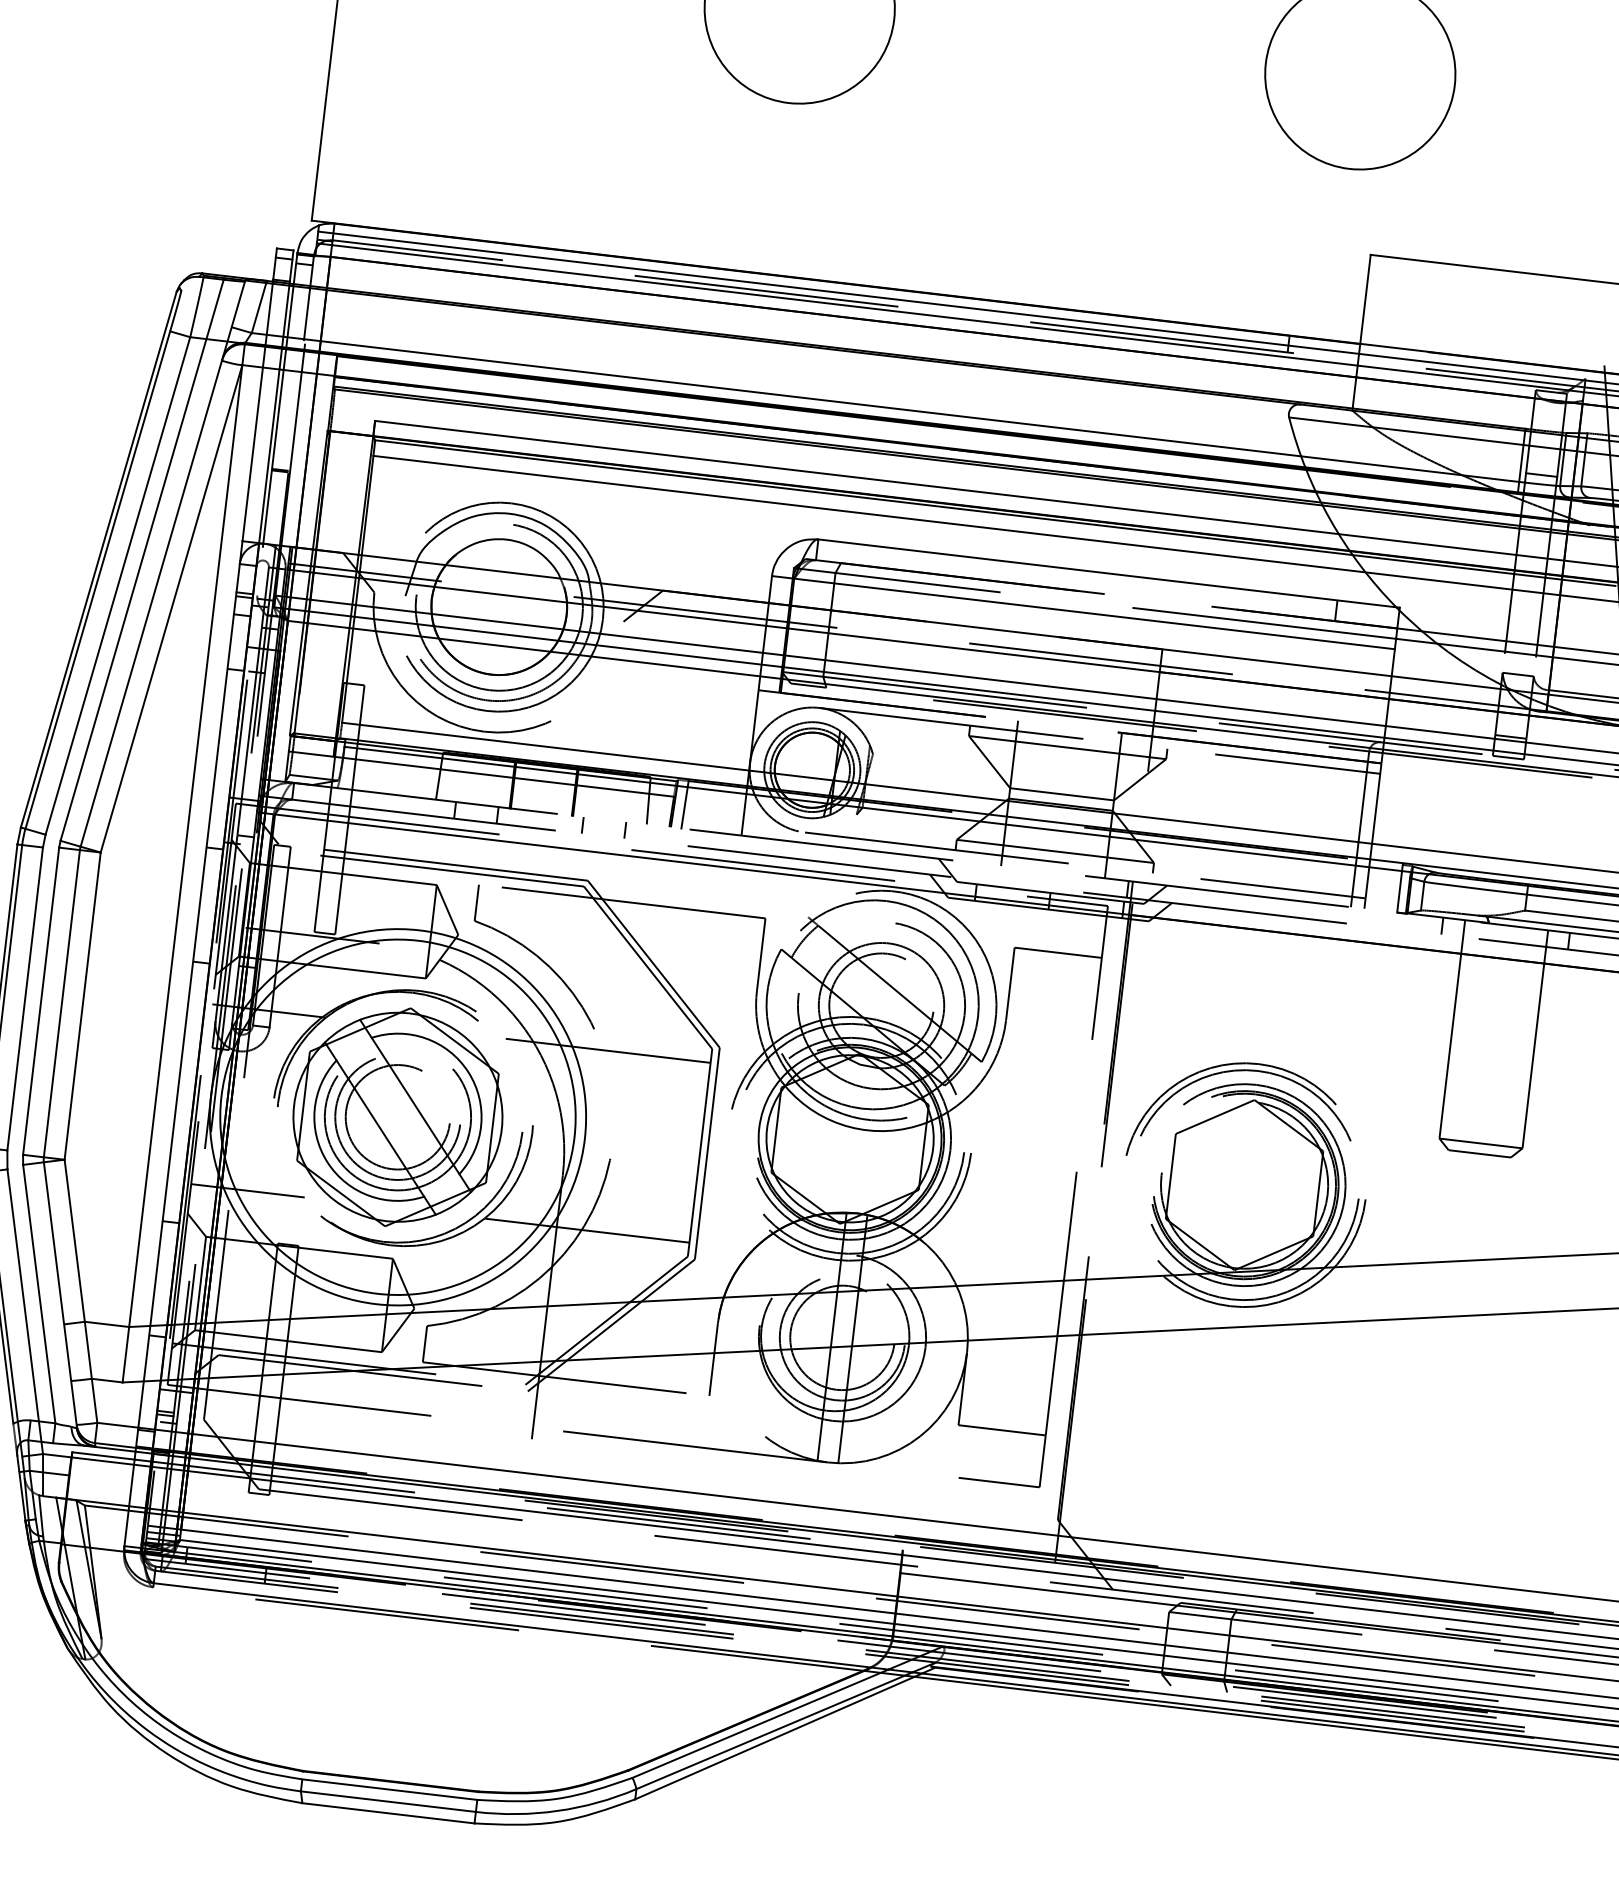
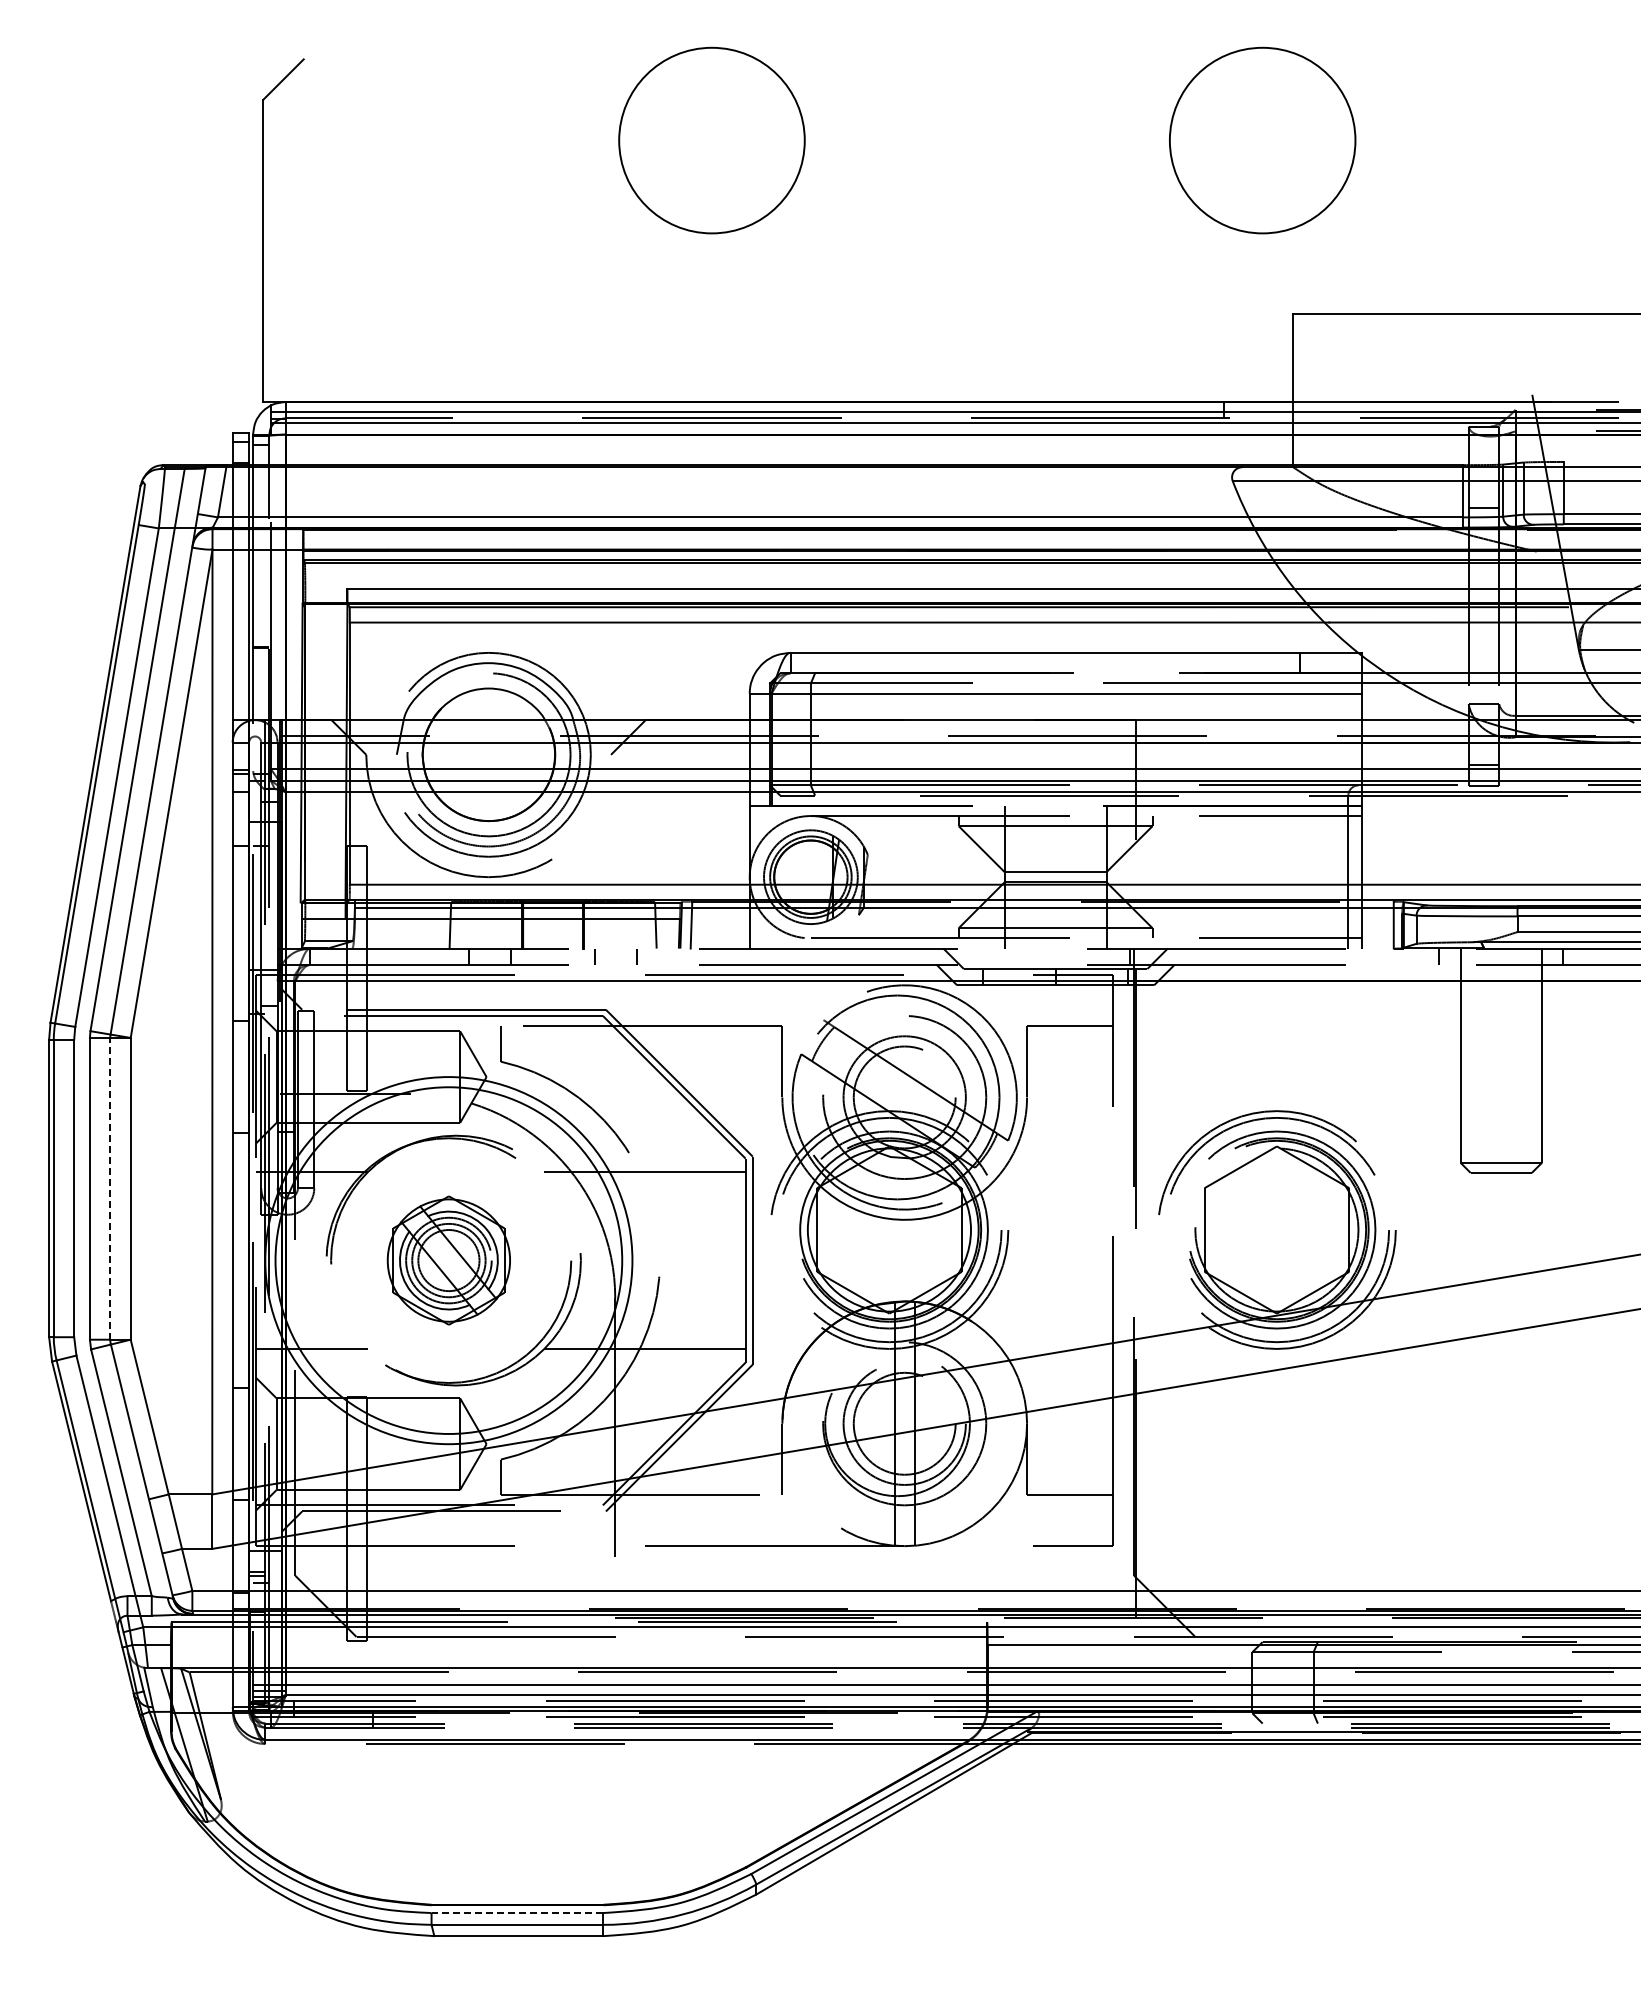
line: (62, 1003) -> (110, 1188), solid -> dashed
part: (397, 1117) -> (448, 1260), size x0.6
line: (389, 1790) -> (517, 1913), solid -> dashed

